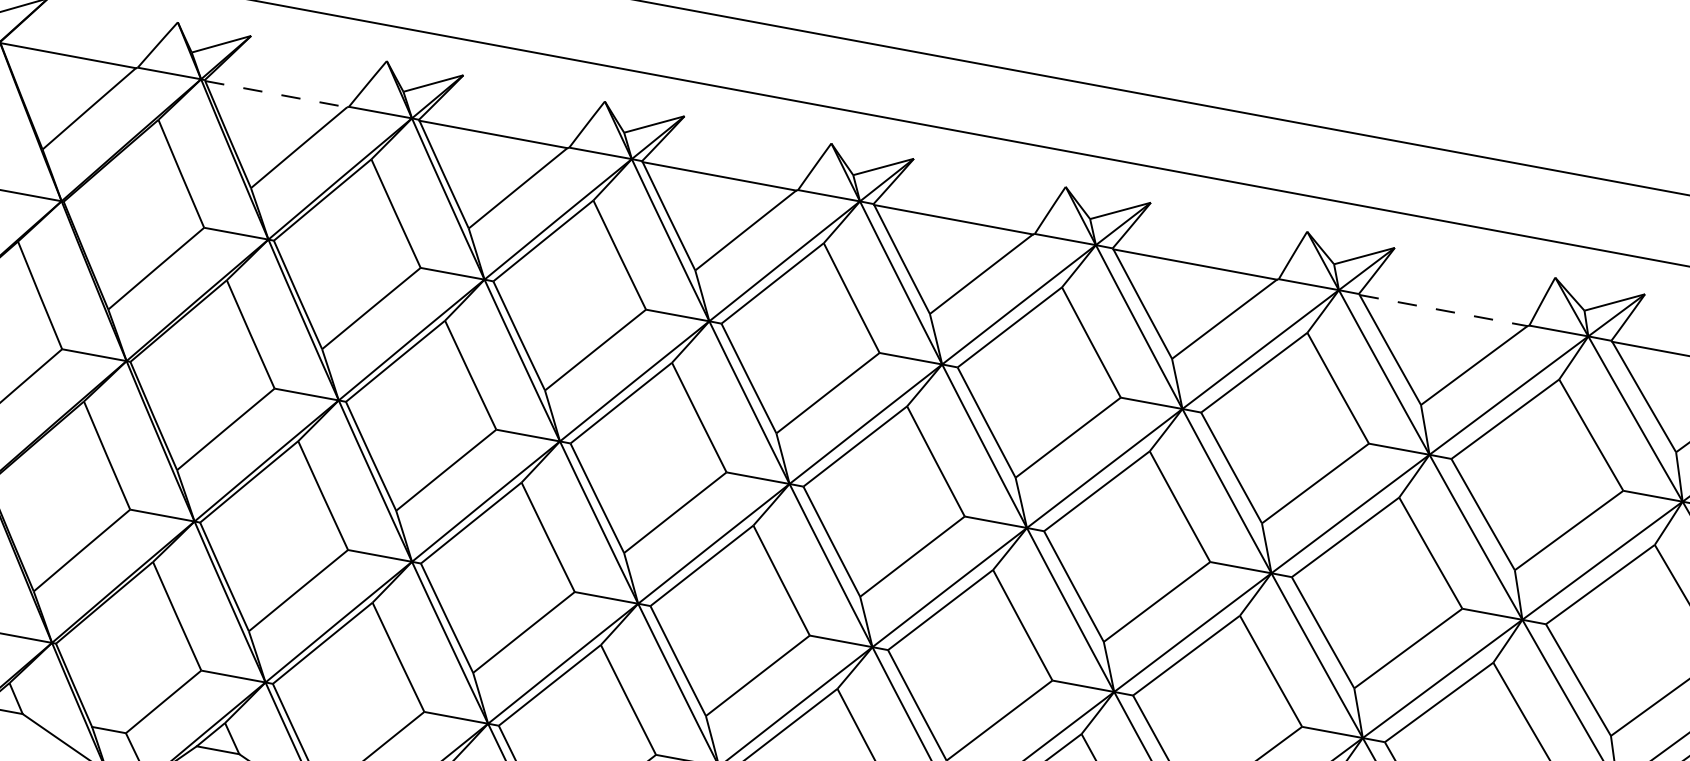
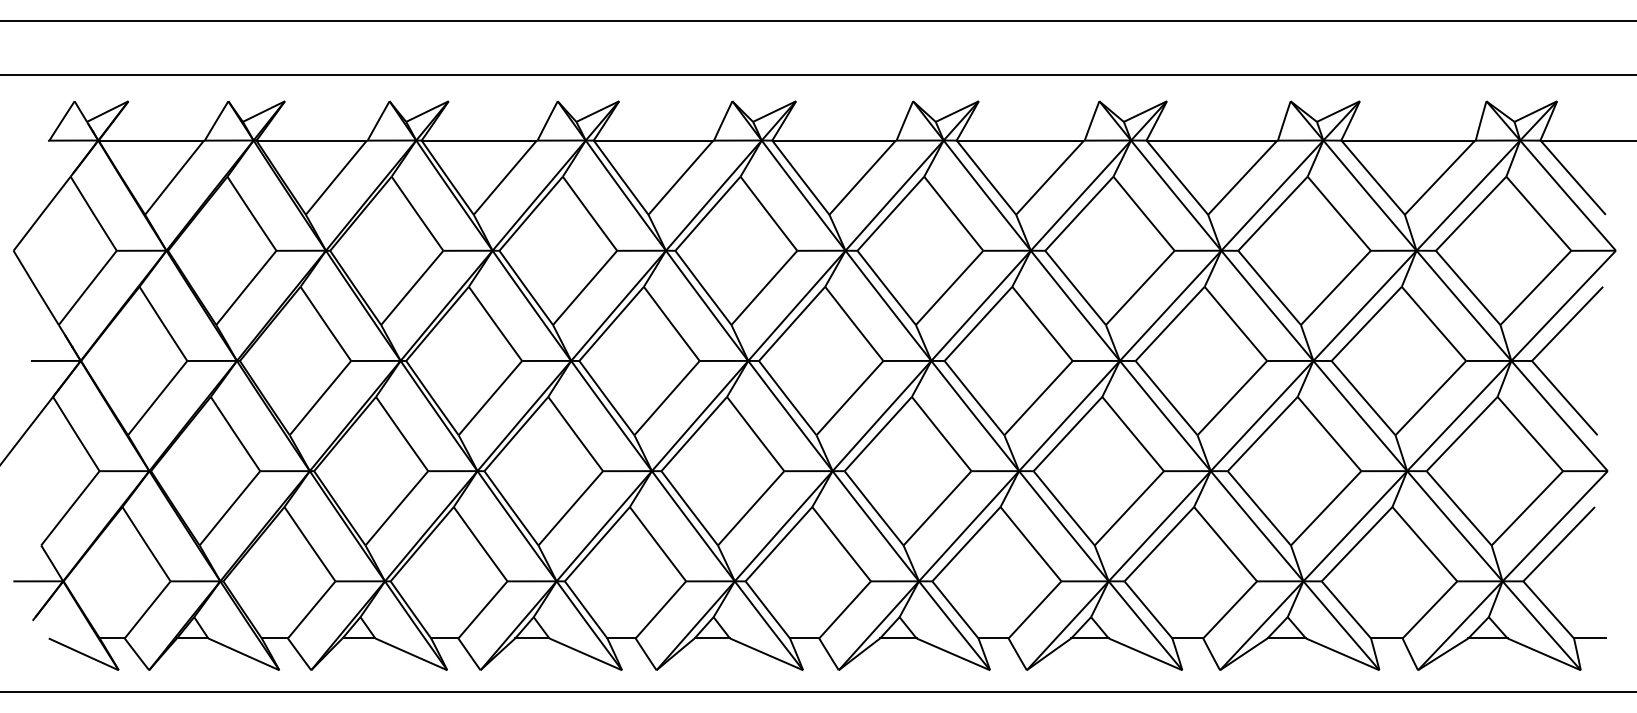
line: (275, 94) -> (311, 141), dashed -> solid
line: (1442, 310) -> (1211, 141), dashed -> solid

